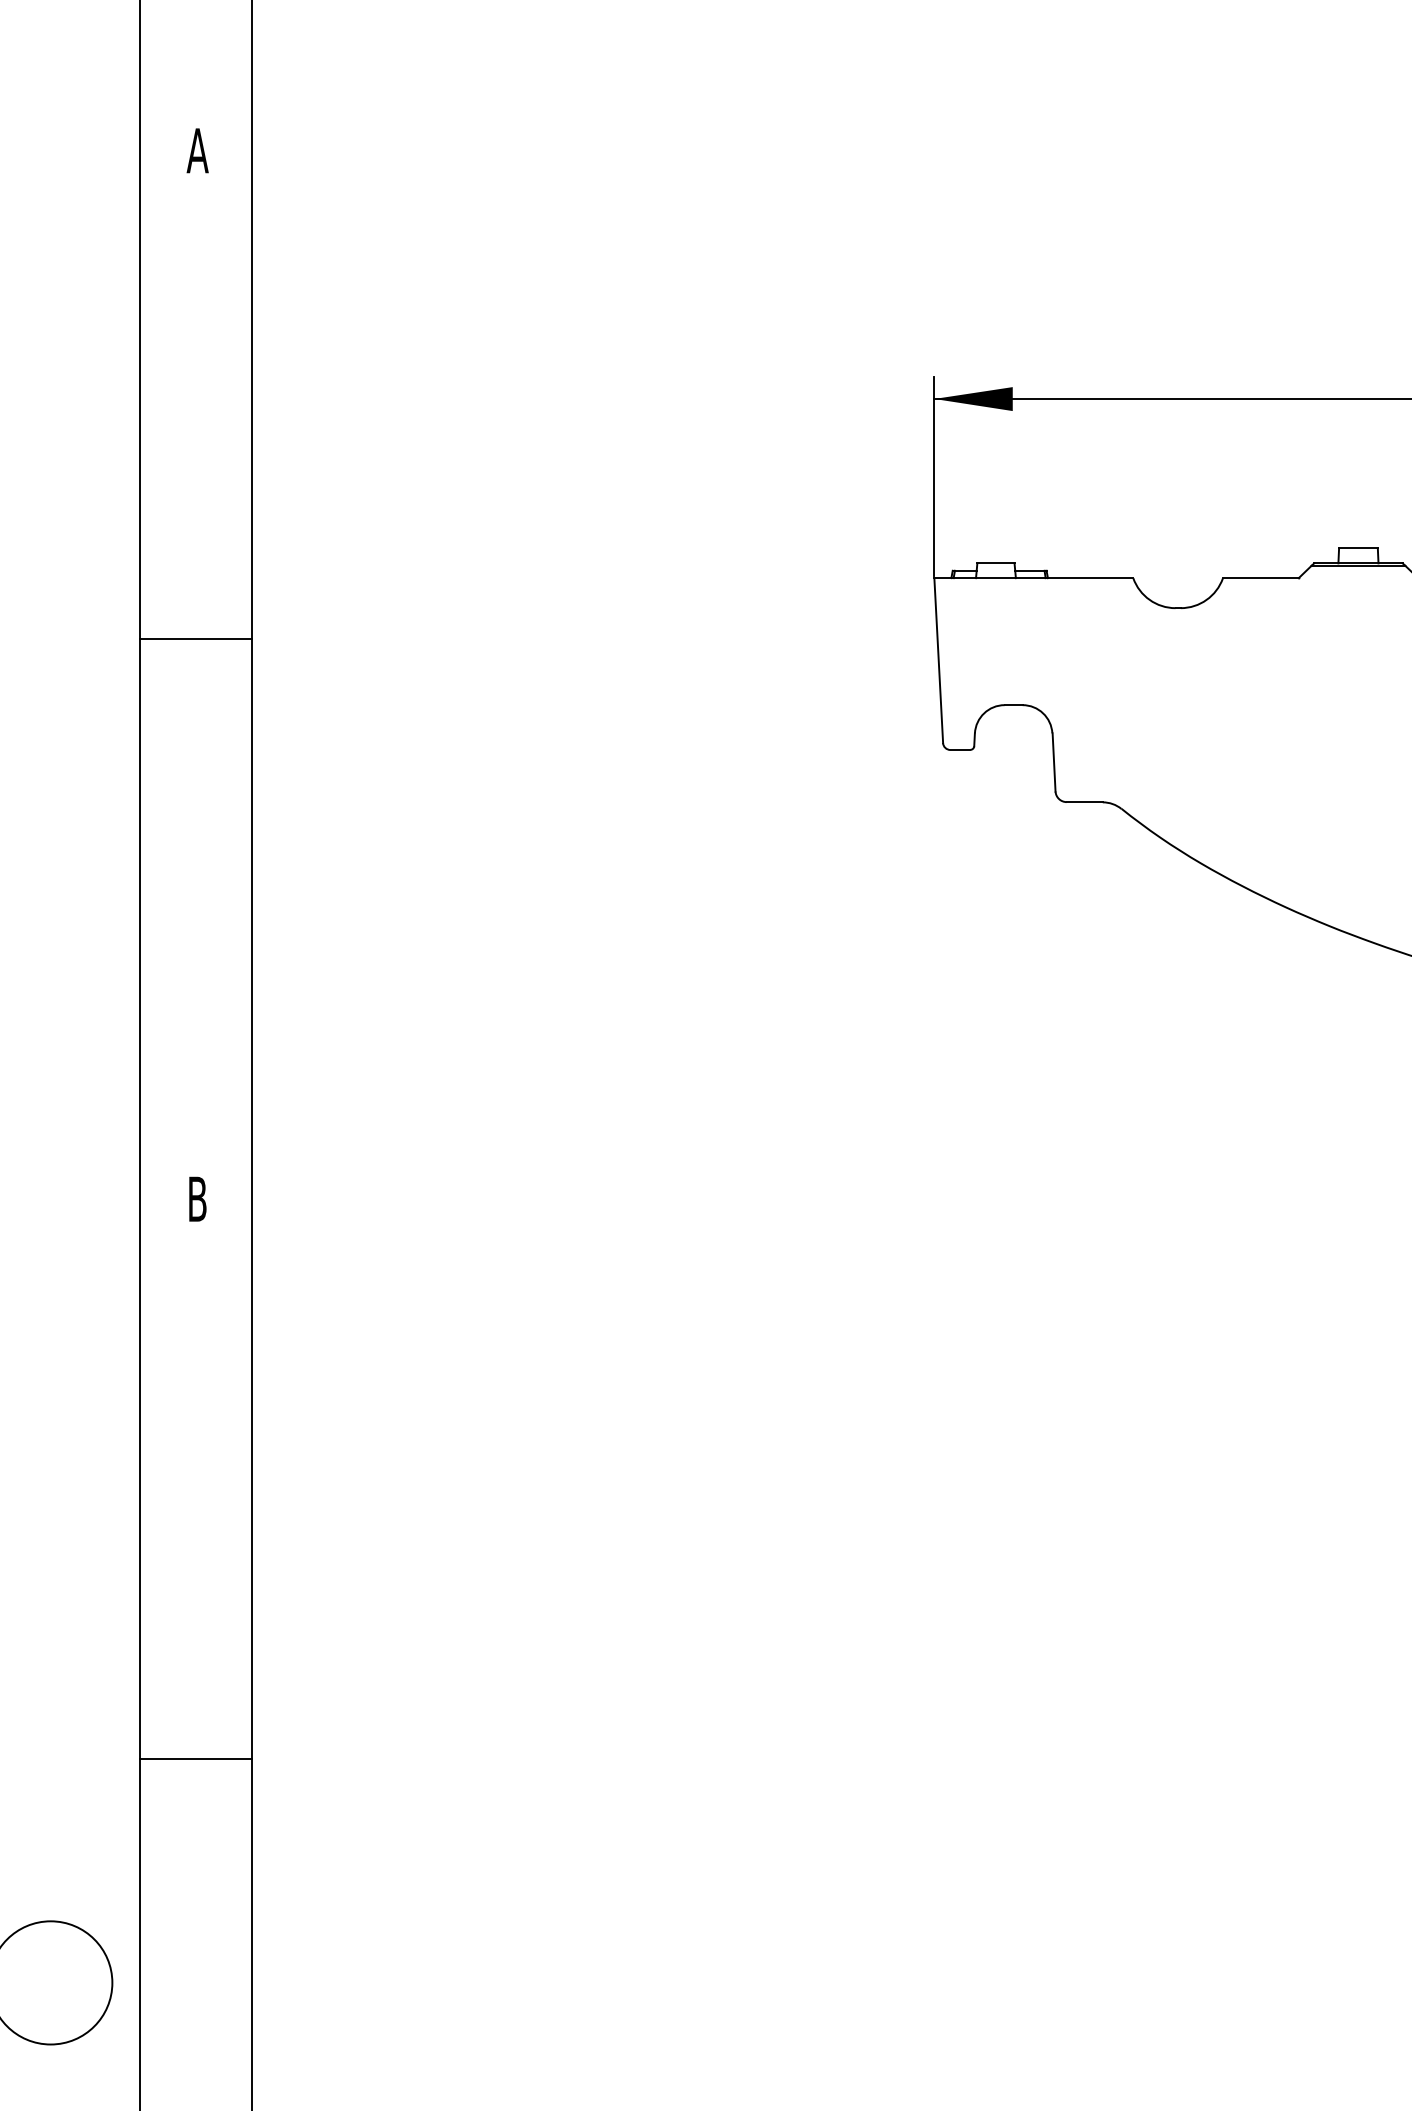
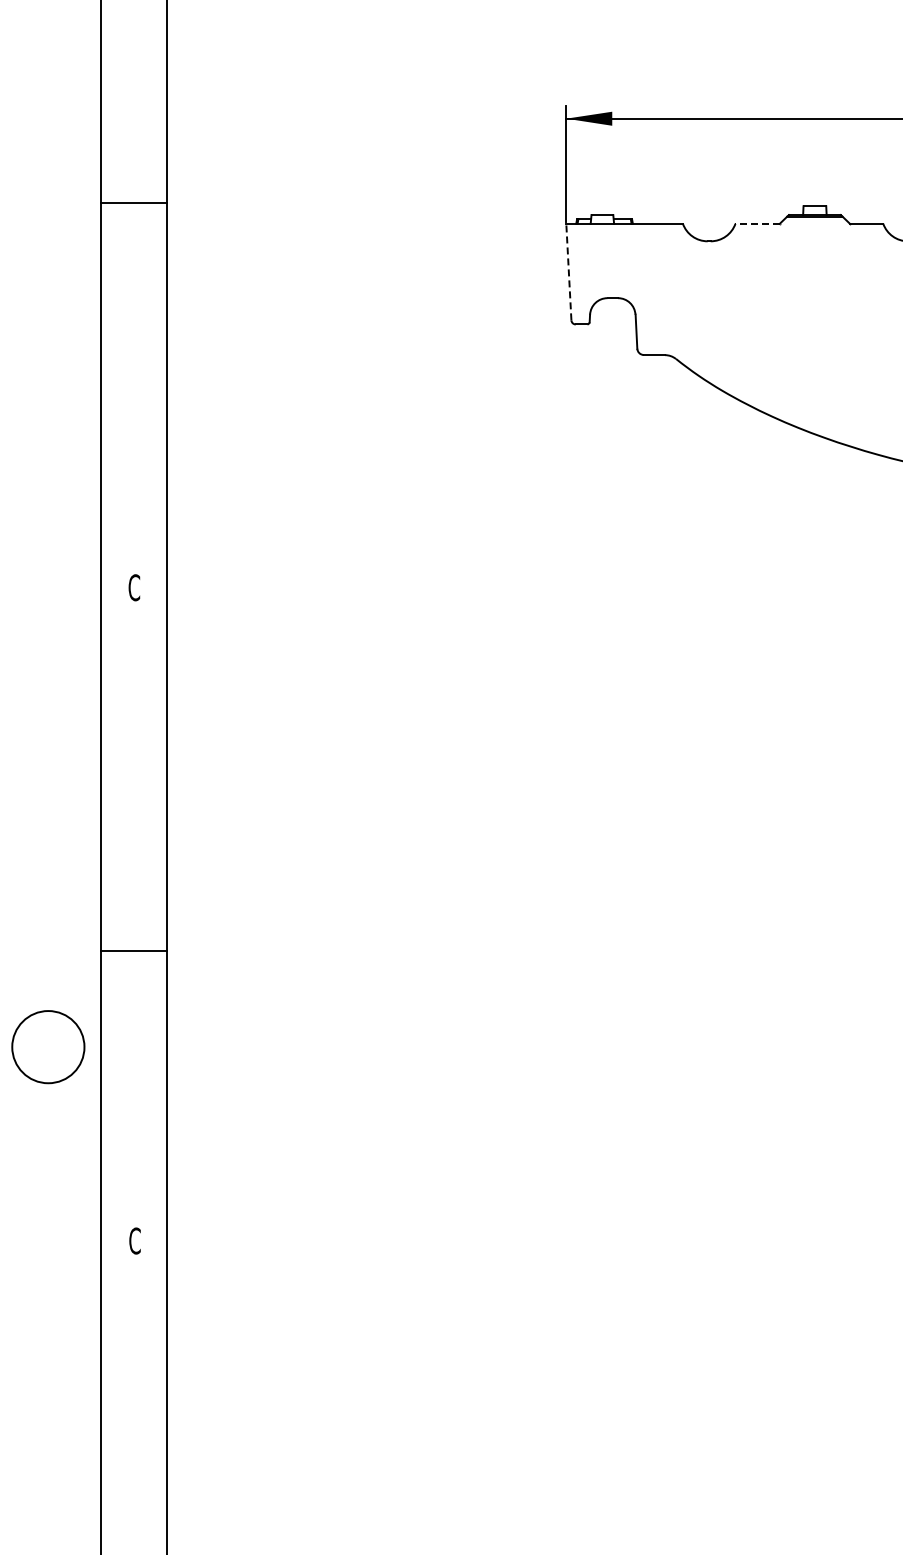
line: (1260, 577) -> (757, 223), solid -> dashed
line: (196, 639) -> (133, 203), moved
line: (938, 659) -> (568, 271), solid -> dashed
text: (197, 1198) -> (134, 587), B -> C
line: (196, 1758) -> (133, 950), moved

